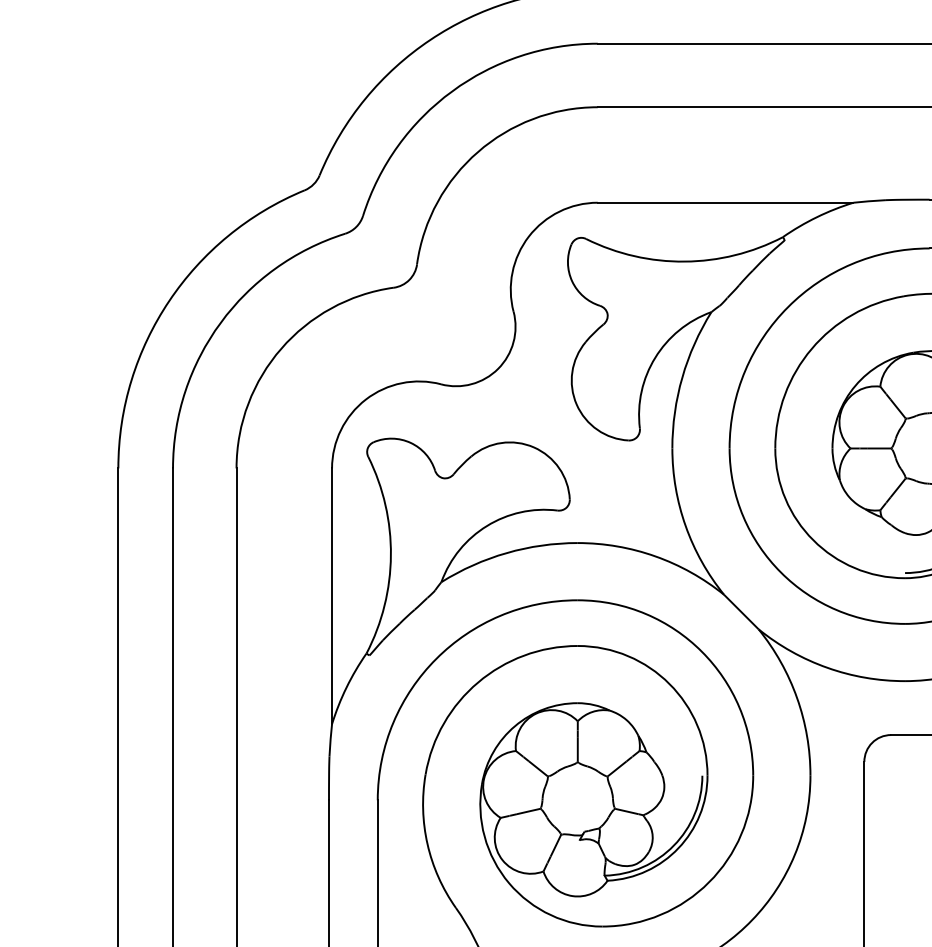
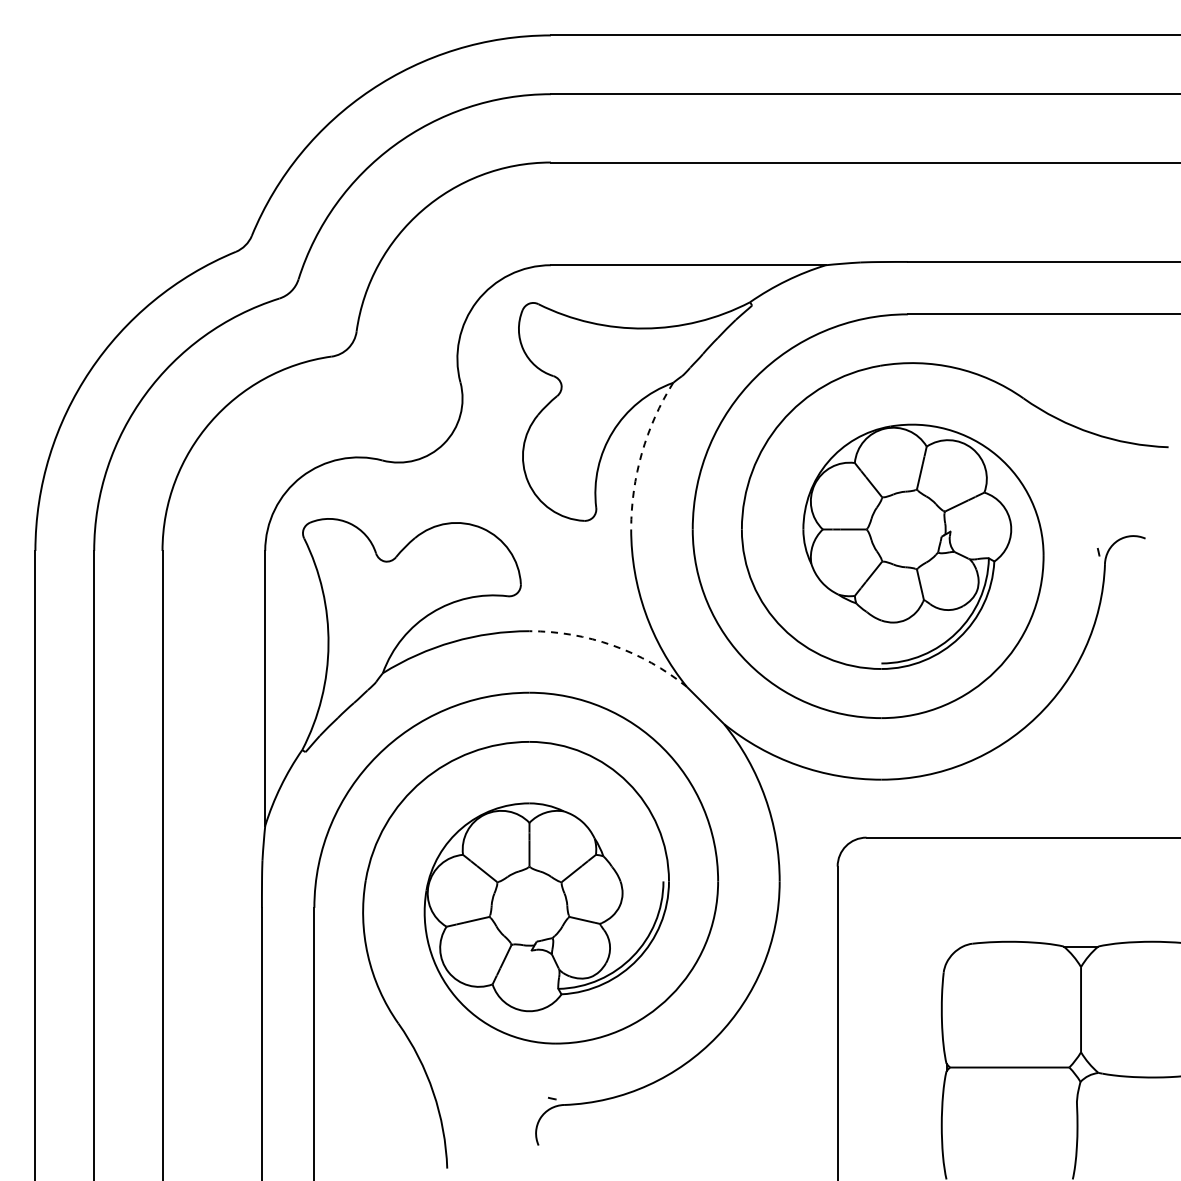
arc: (681, 377) -> (641, 453), solid -> dashed
arc: (654, 556) -> (612, 645), solid -> dashed

